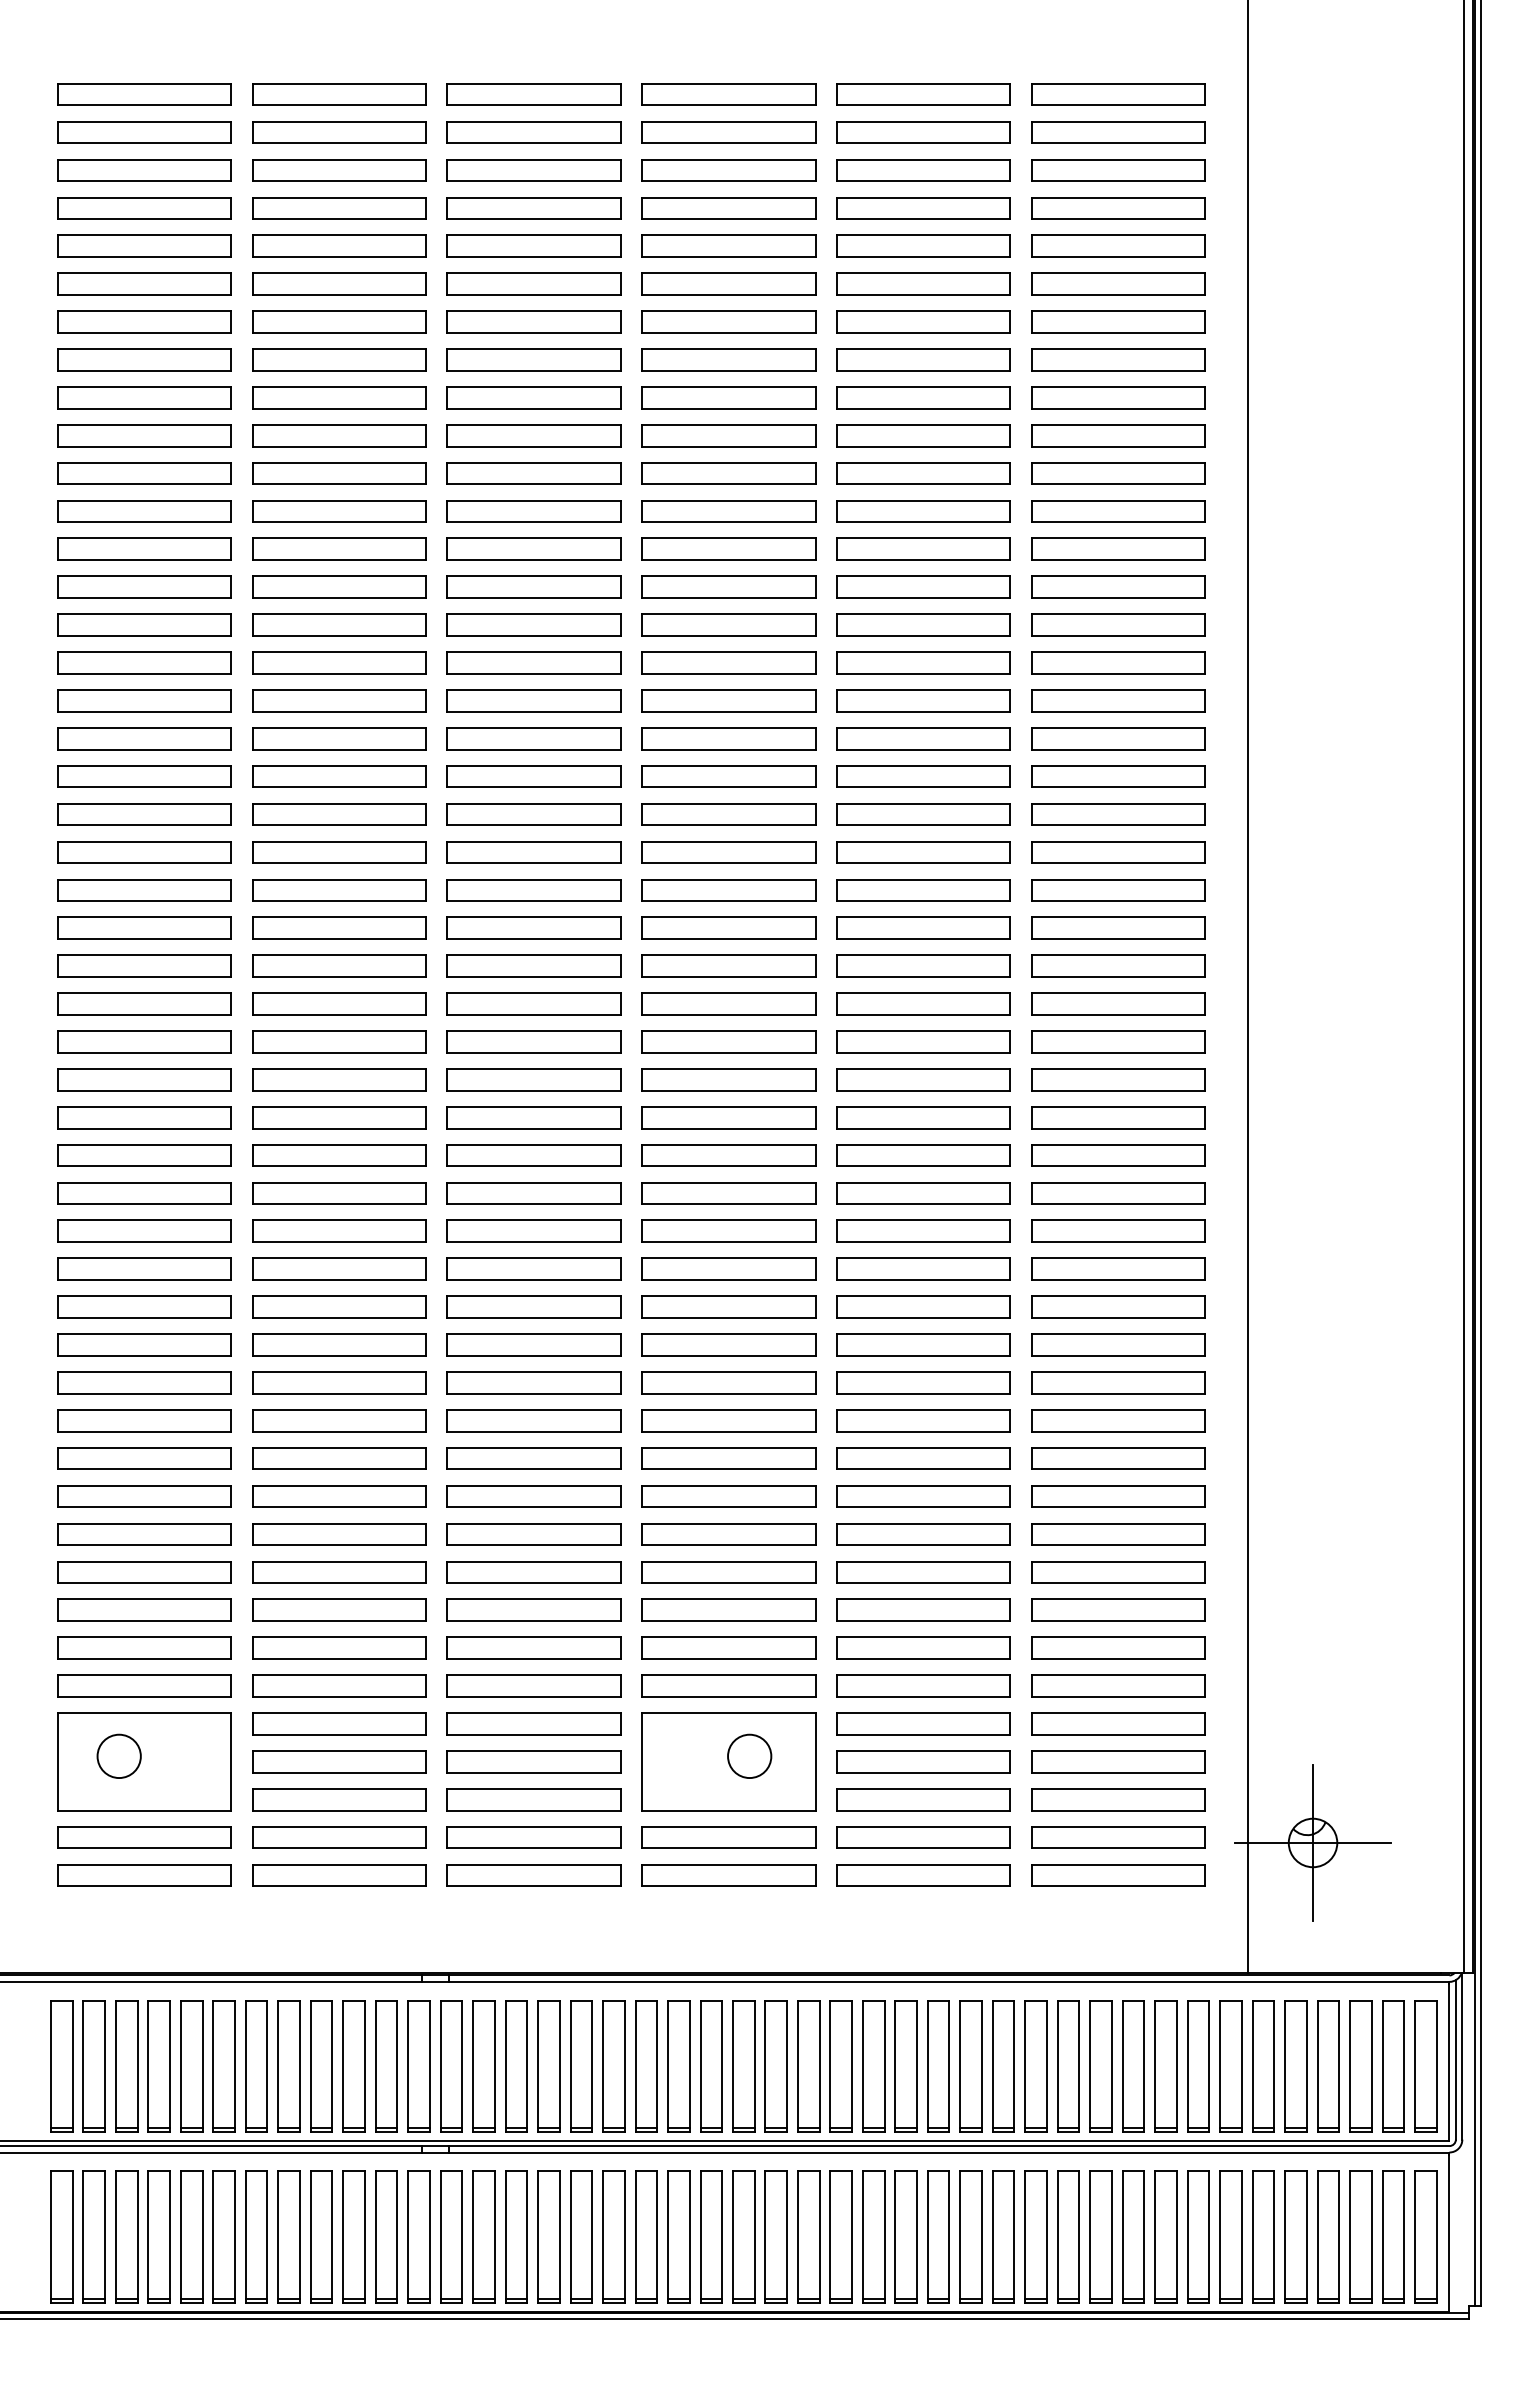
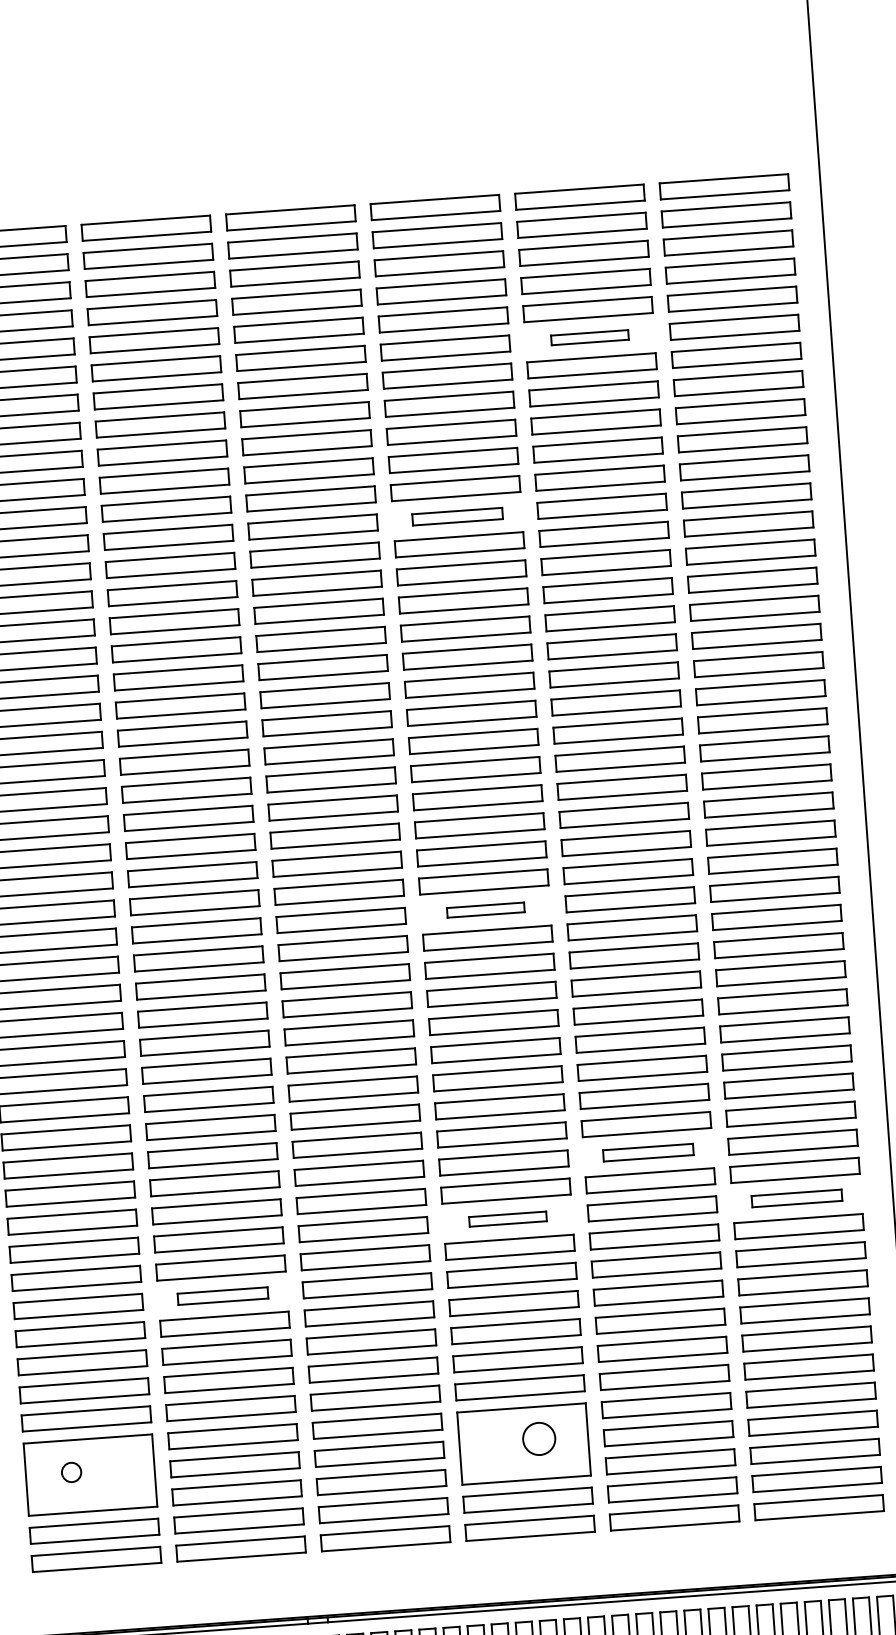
part: (923, 283) -> (589, 337), size x0.6
part: (728, 511) -> (457, 516), size x0.7
part: (728, 1041) -> (485, 909), size x0.6
part: (923, 1382) -> (648, 1152), size x0.7
part: (728, 1458) -> (507, 1219), size x0.6
part: (1118, 1458) -> (796, 1198), size x0.7
part: (339, 1534) -> (223, 1296), size x0.7
circle: (118, 1756) -> (71, 1472), size x0.6

